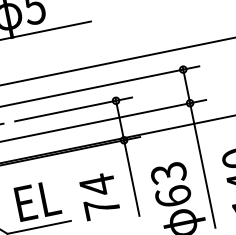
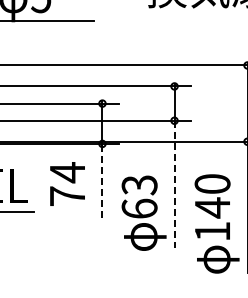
line: (202, 165) -> (174, 184), solid -> dashed
line: (132, 179) -> (102, 183), solid -> dashed
text: (99, 195) -> (67, 183), moved

